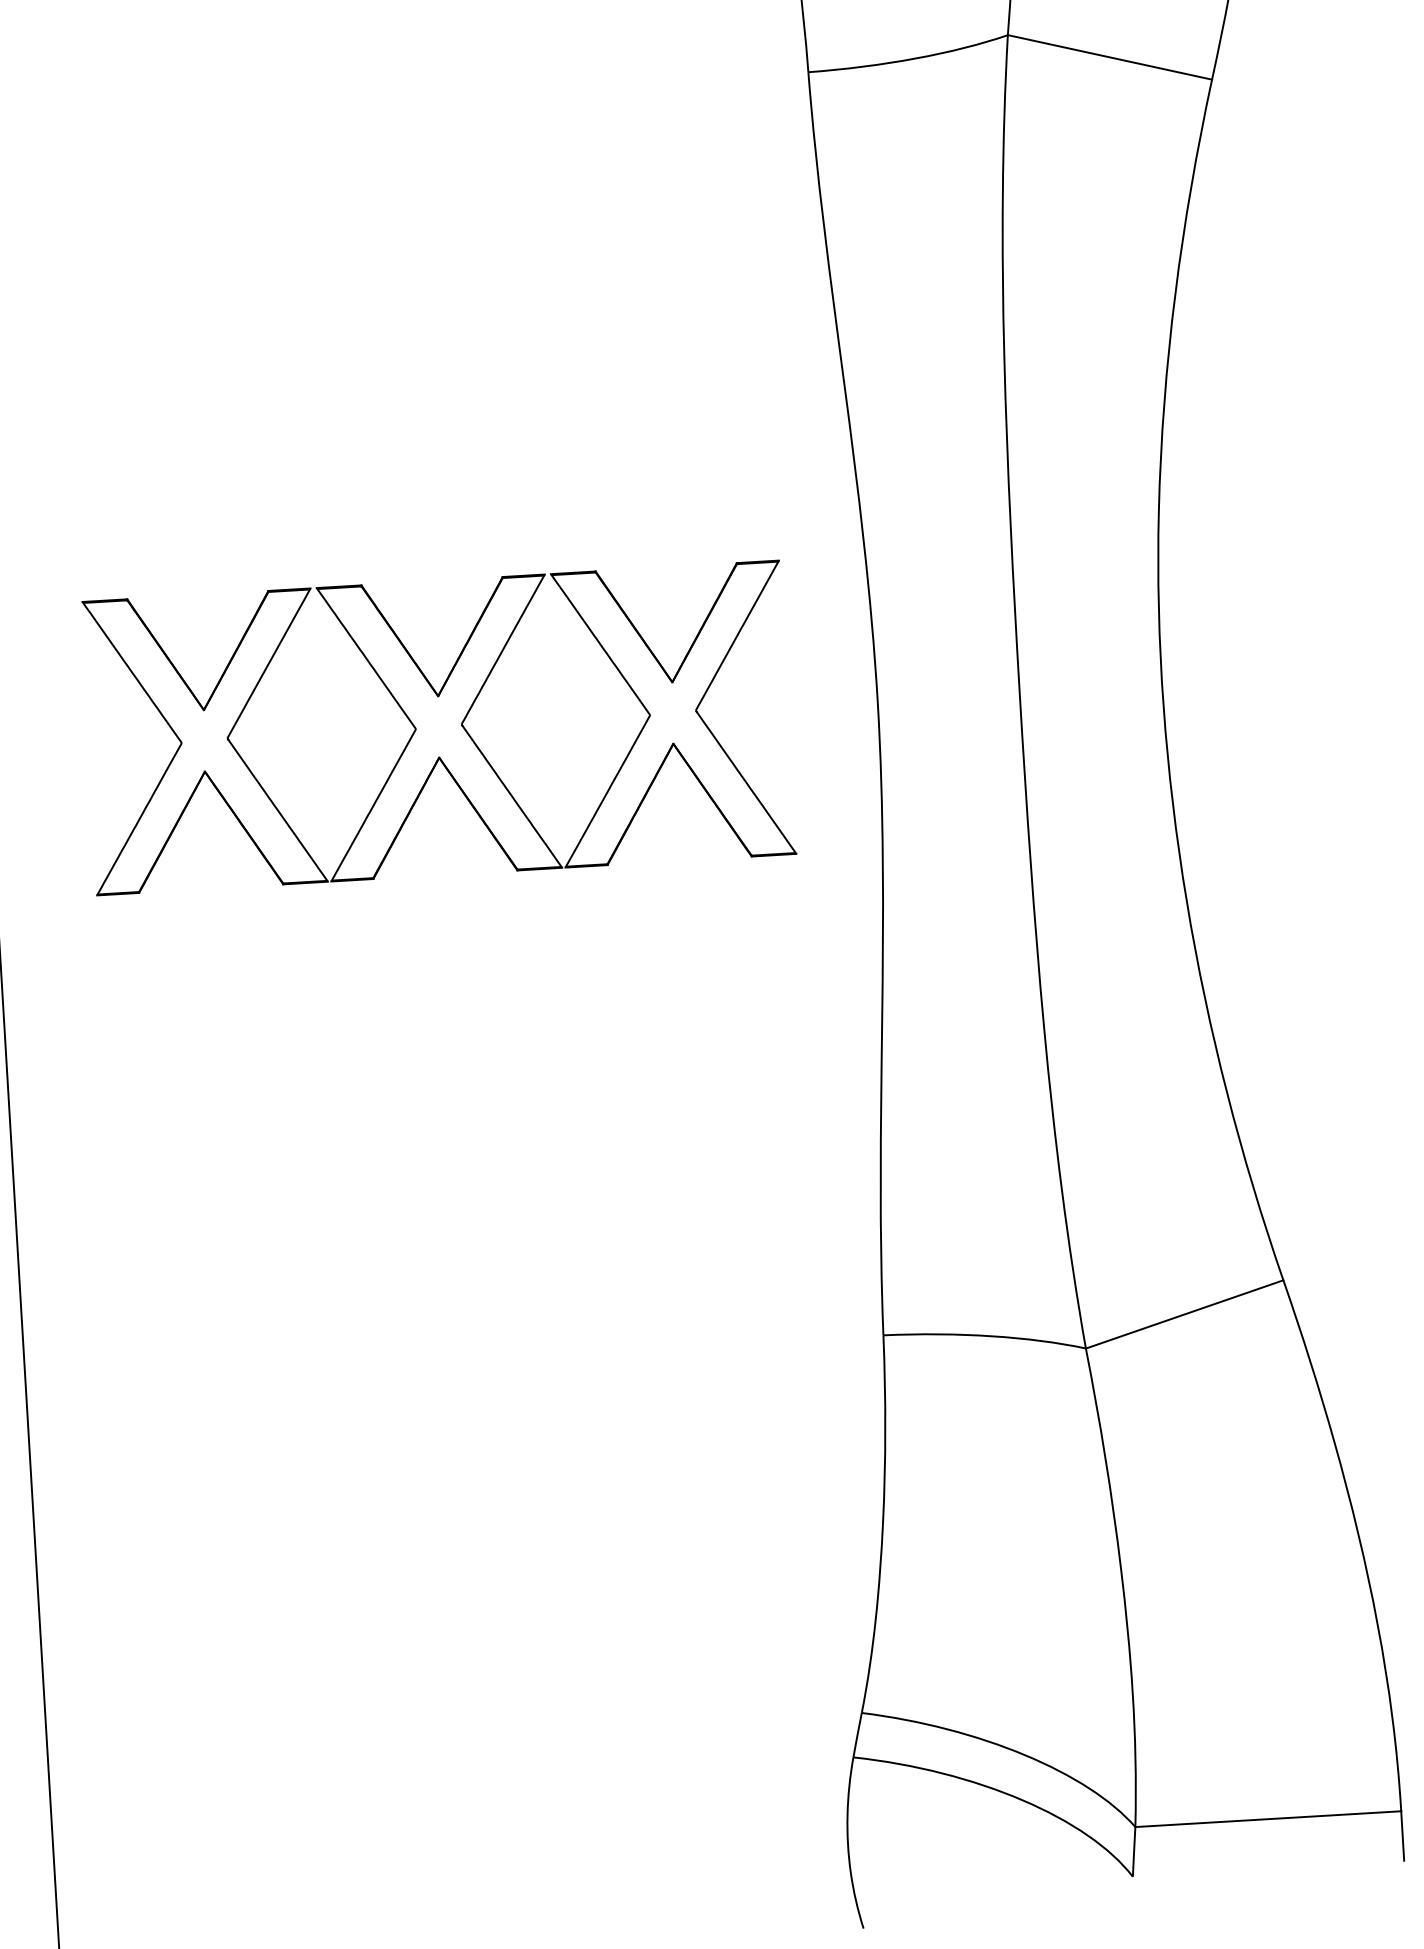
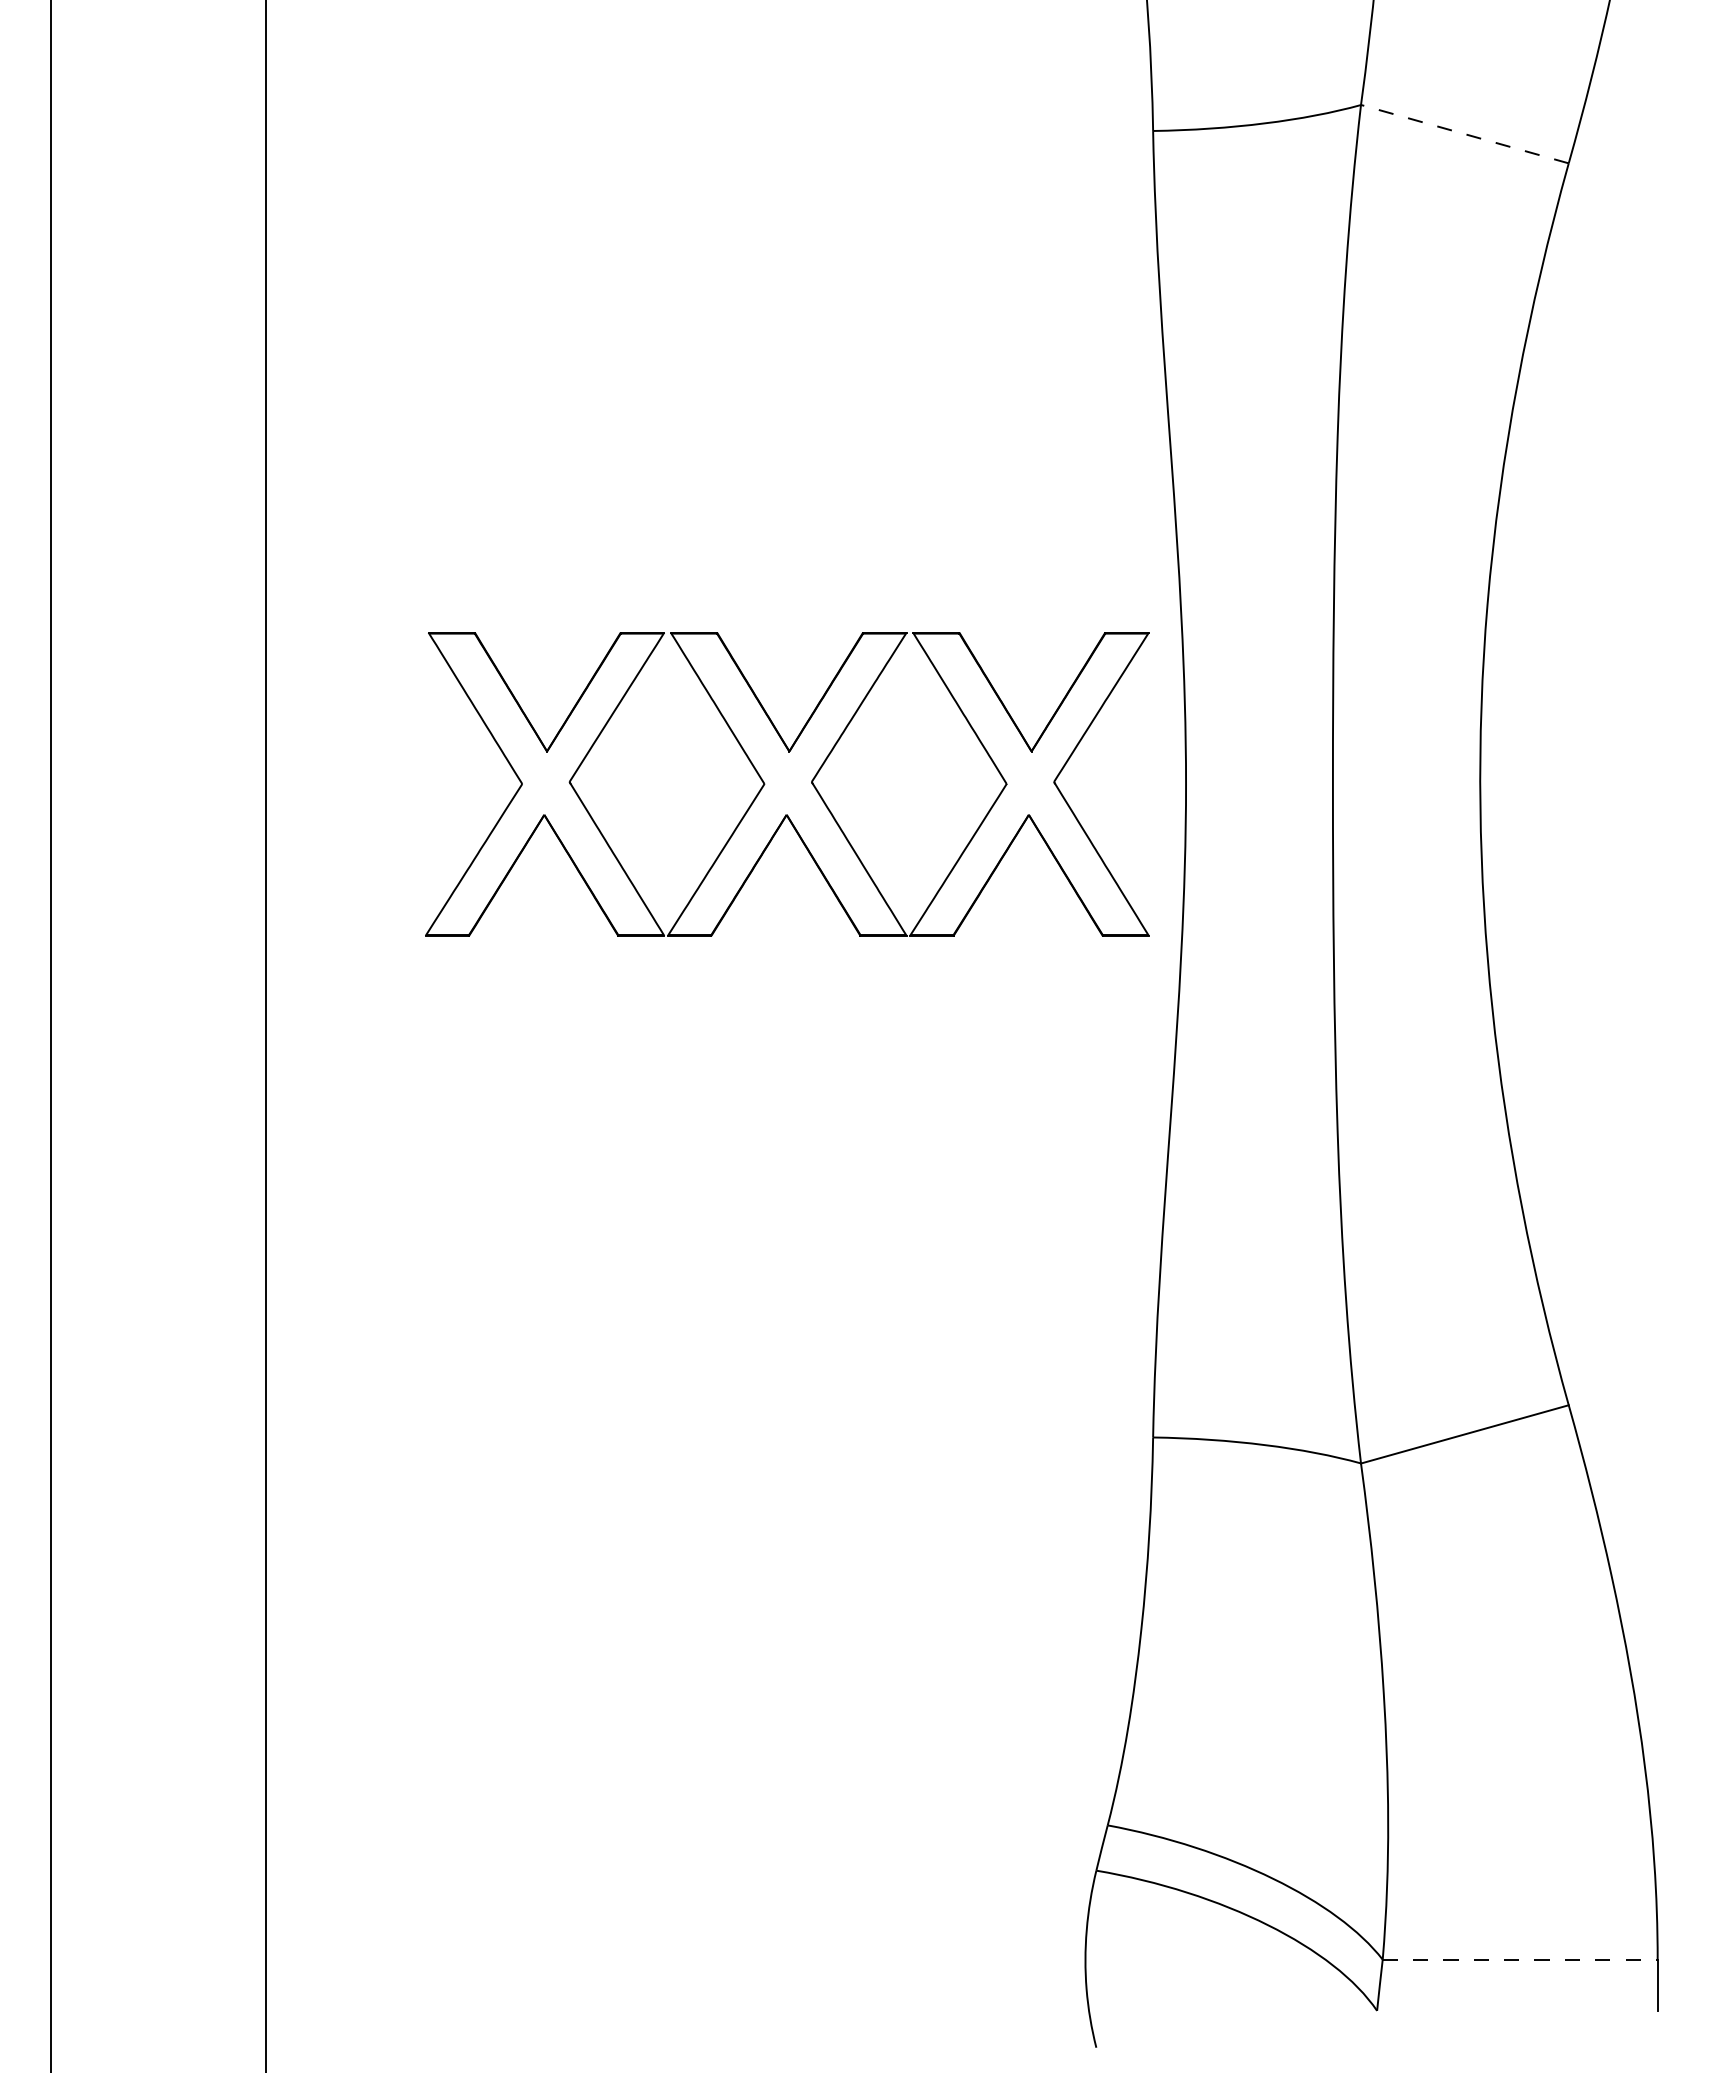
line: (1109, 57) -> (1464, 134), solid -> dashed
part: (438, 728) -> (787, 784), moved
line: (1268, 1818) -> (1520, 1959), solid -> dashed

